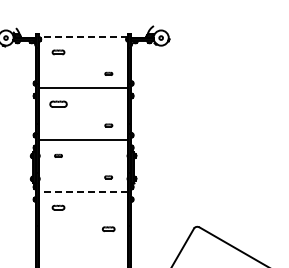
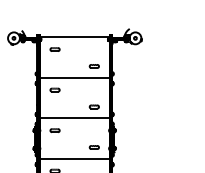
line: (83, 36) -> (74, 37), dashed -> solid
part: (108, 73) -> (94, 66), size x1.67
part: (58, 103) -> (55, 89), size x0.71
part: (108, 125) -> (94, 106), size x1.67
part: (58, 155) -> (55, 130), size x1.67
part: (108, 177) -> (94, 147), size x1.67
line: (83, 191) -> (74, 158), dashed -> solid

